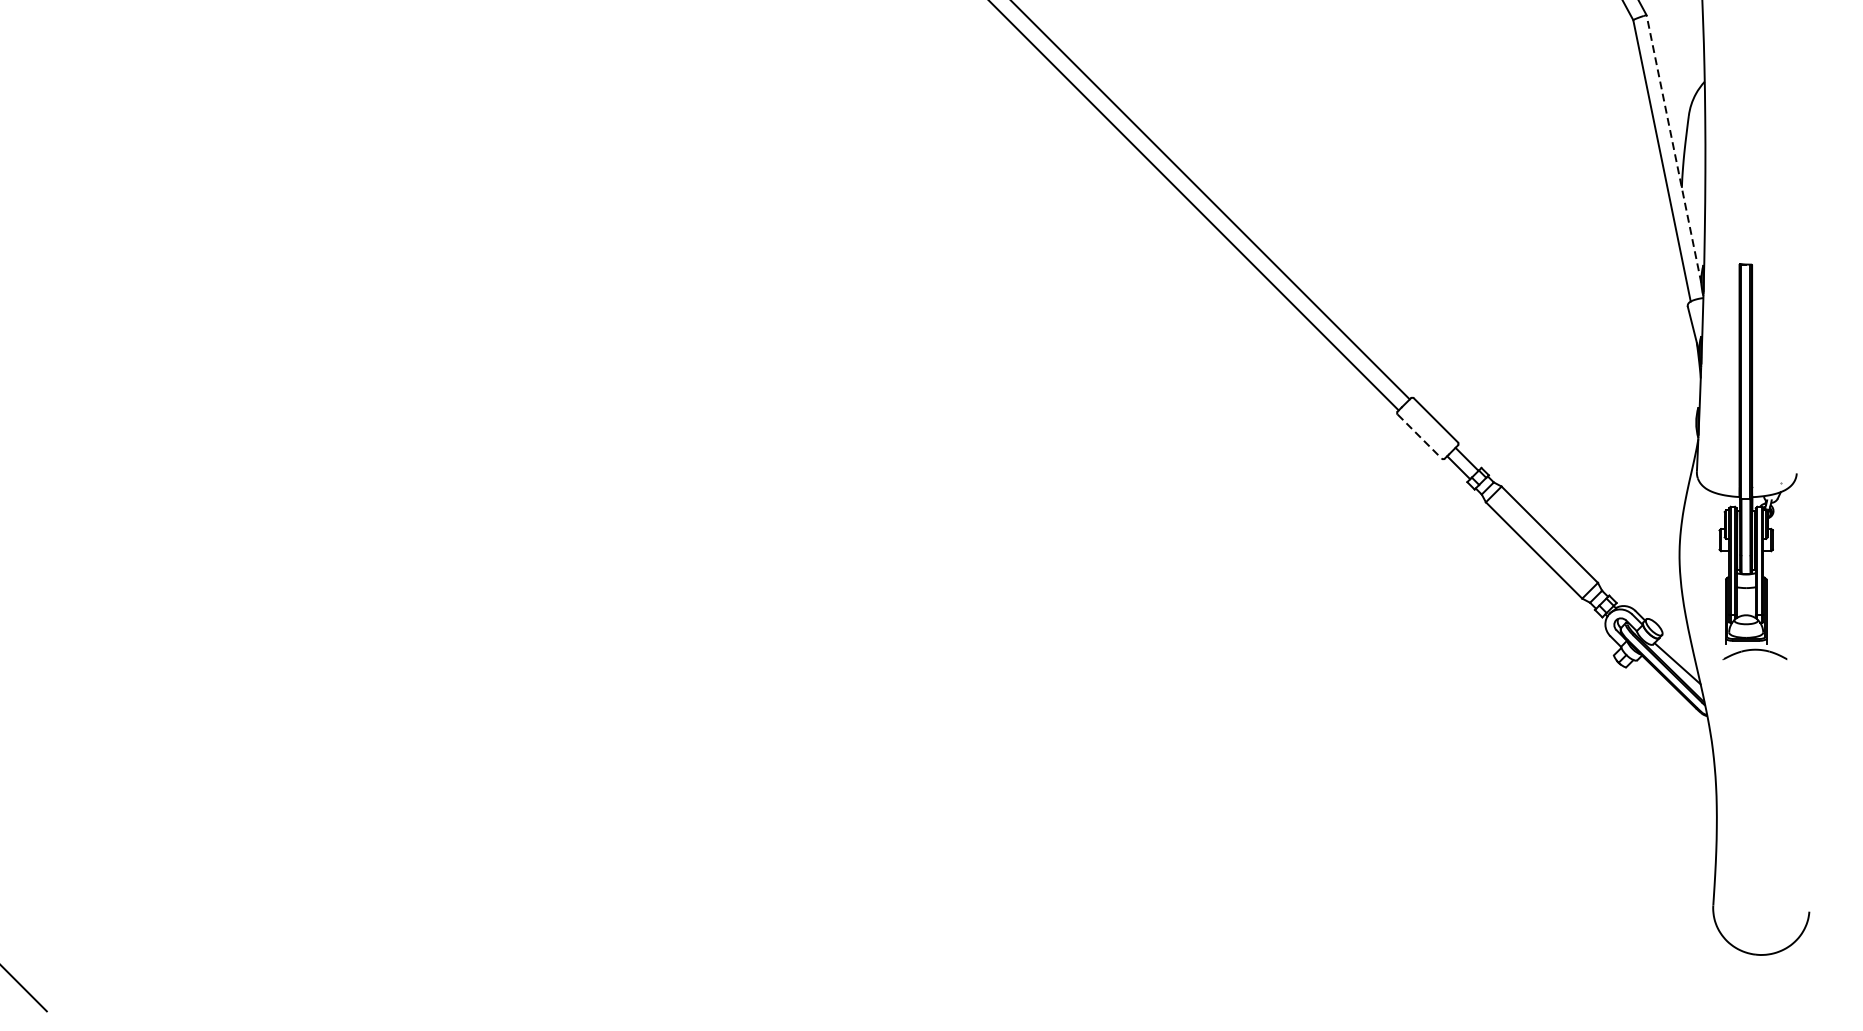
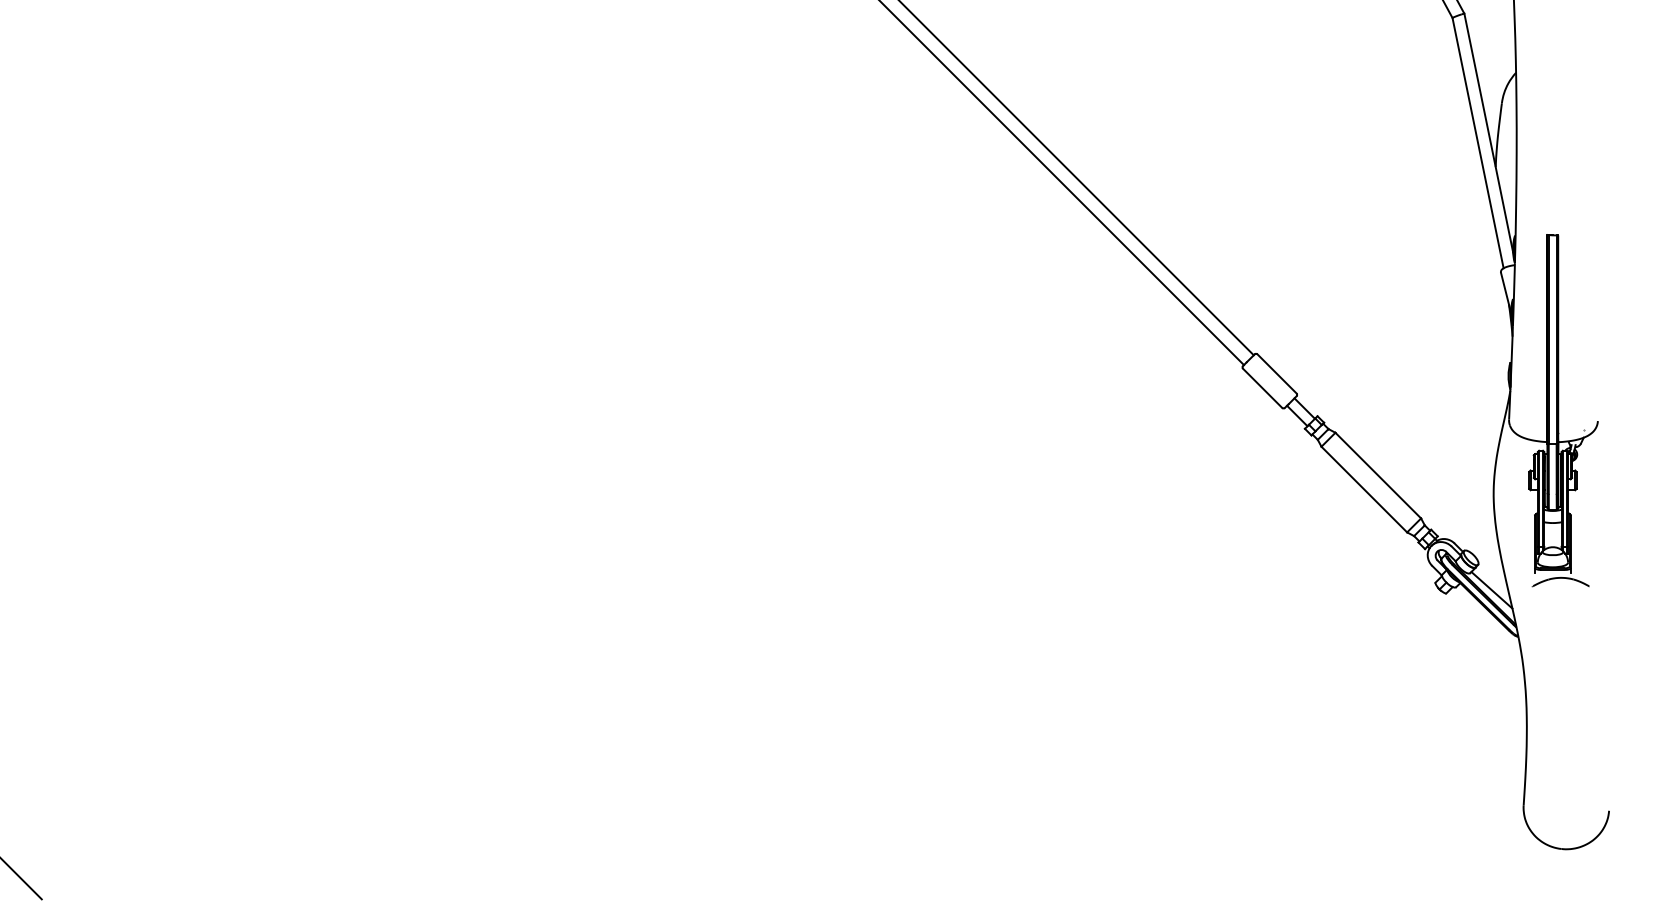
line: (1673, 148) -> (1488, 132), dashed -> solid
line: (1419, 436) -> (1262, 388), dashed -> solid

